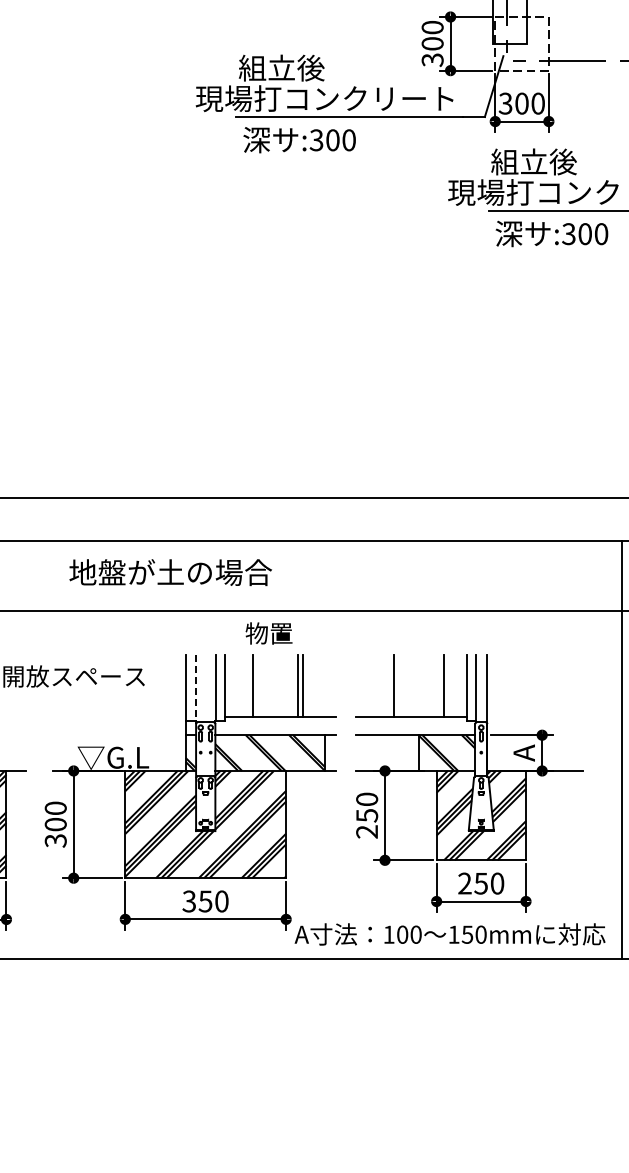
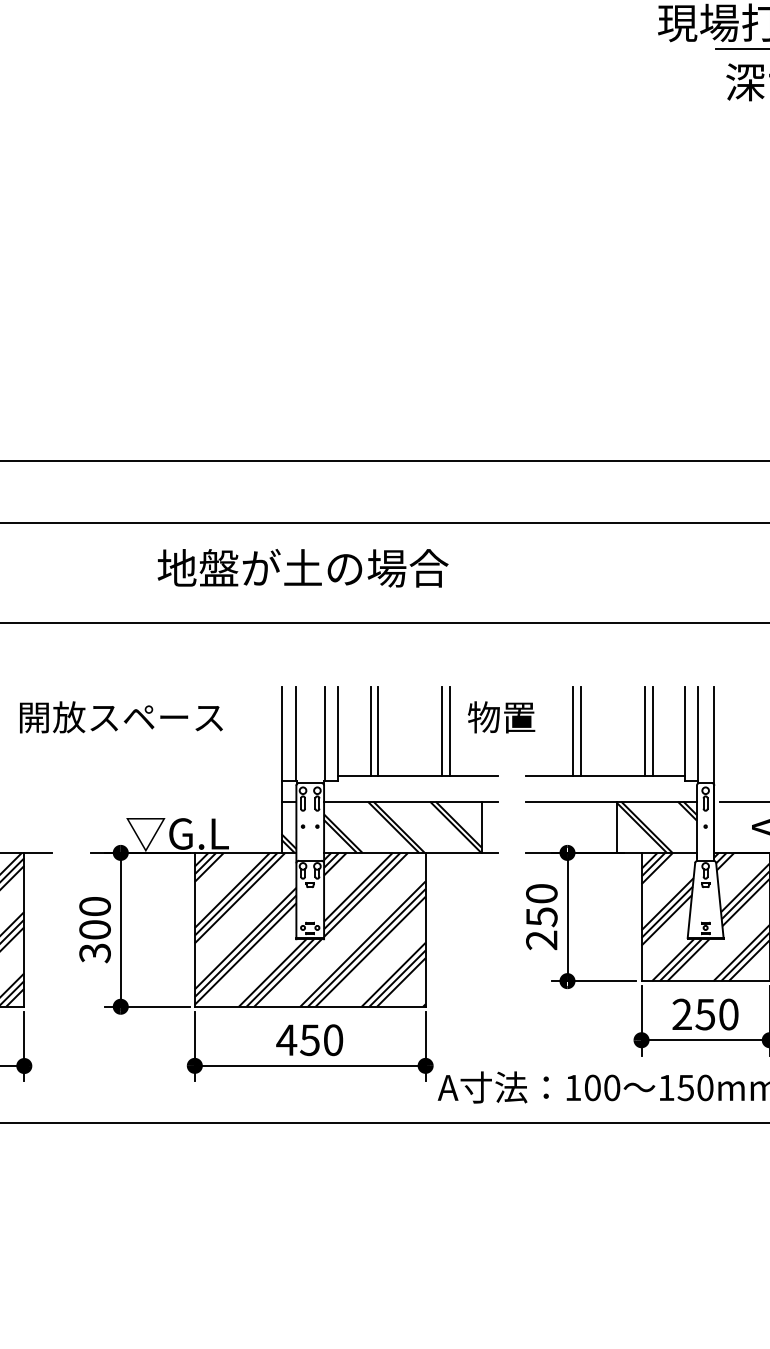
text: (170, 572) -> (302, 568), moved
text: (268, 633) -> (500, 717), moved
line: (247, 686) -> (370, 731), added
line: (388, 686) -> (572, 731), added
line: (438, 686) -> (644, 731), added
line: (195, 687) -> (295, 733), dashed -> solid
text: (189, 901) -> (286, 1040), 350 -> 450

